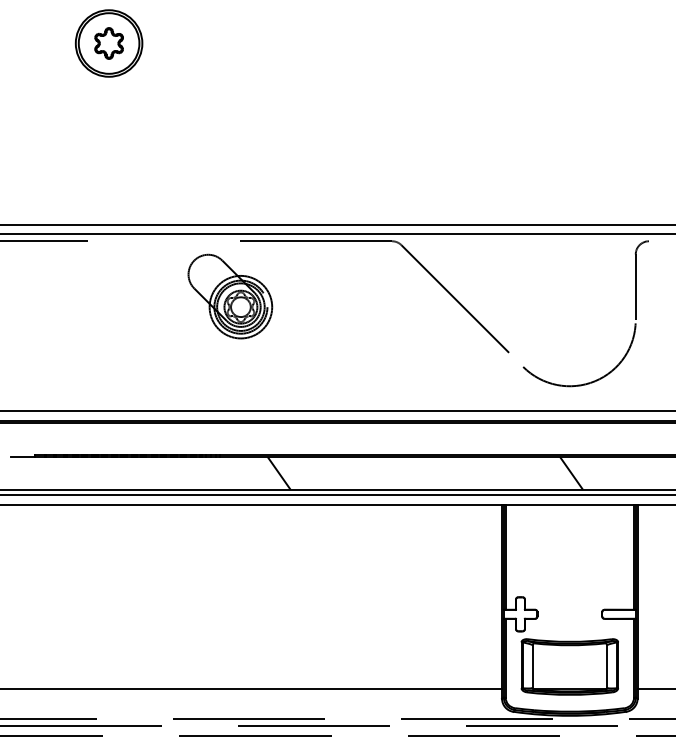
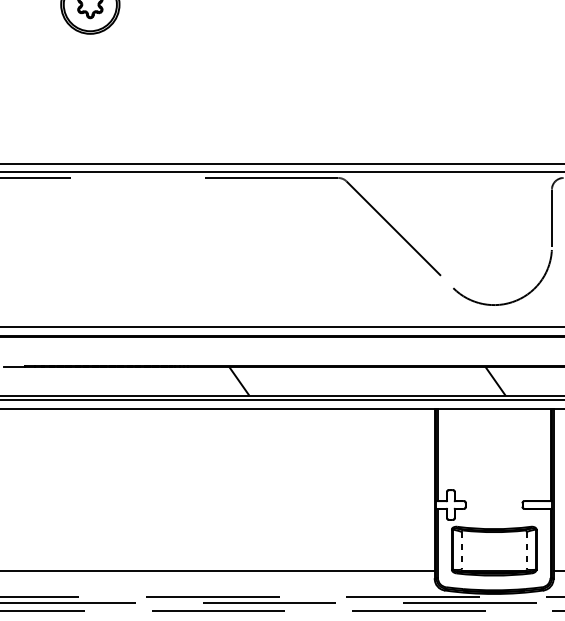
part: (230, 296) -> (196, 226), removed
line: (532, 667) -> (461, 551), solid -> dashed
line: (607, 667) -> (527, 551), solid -> dashed

